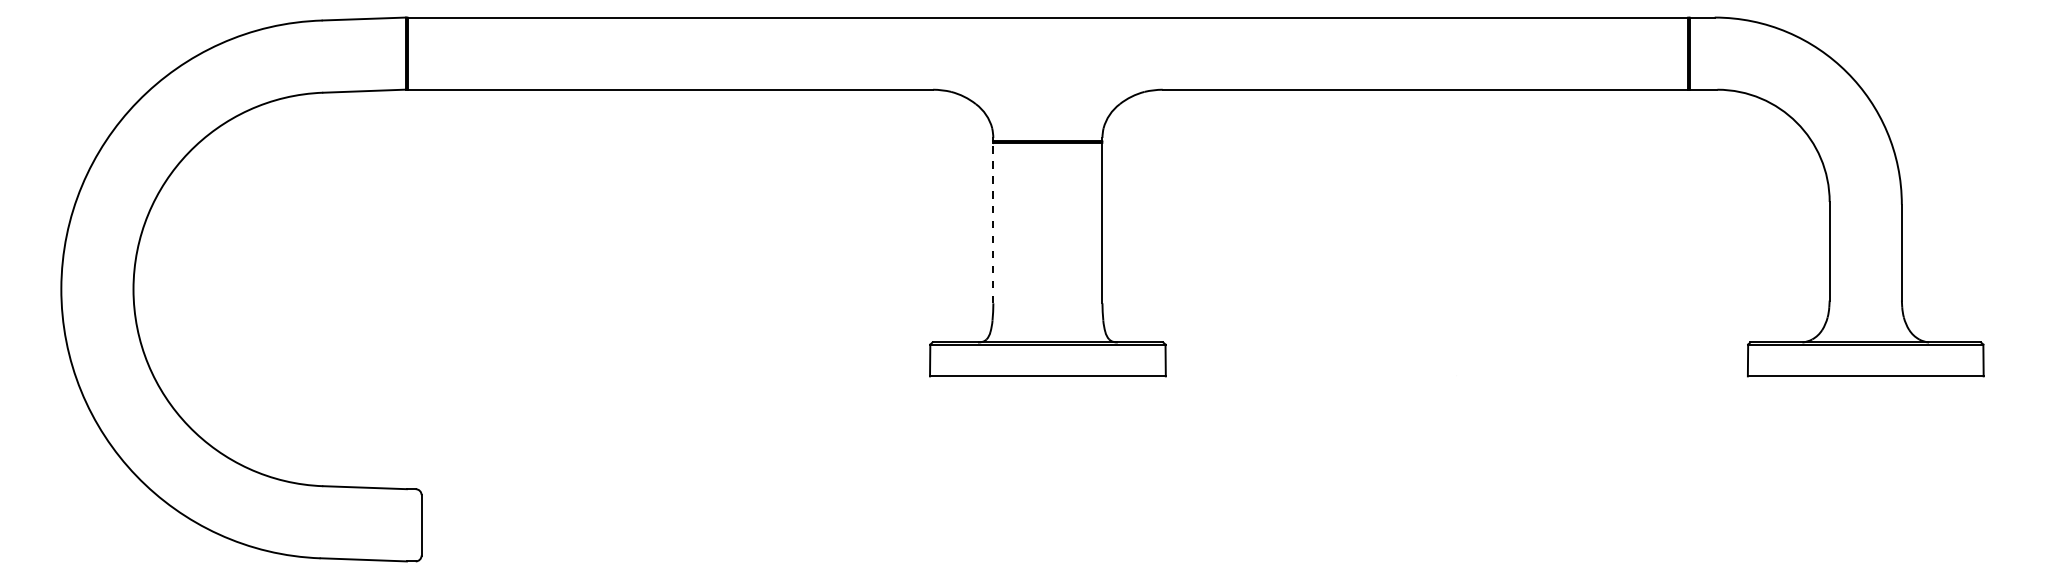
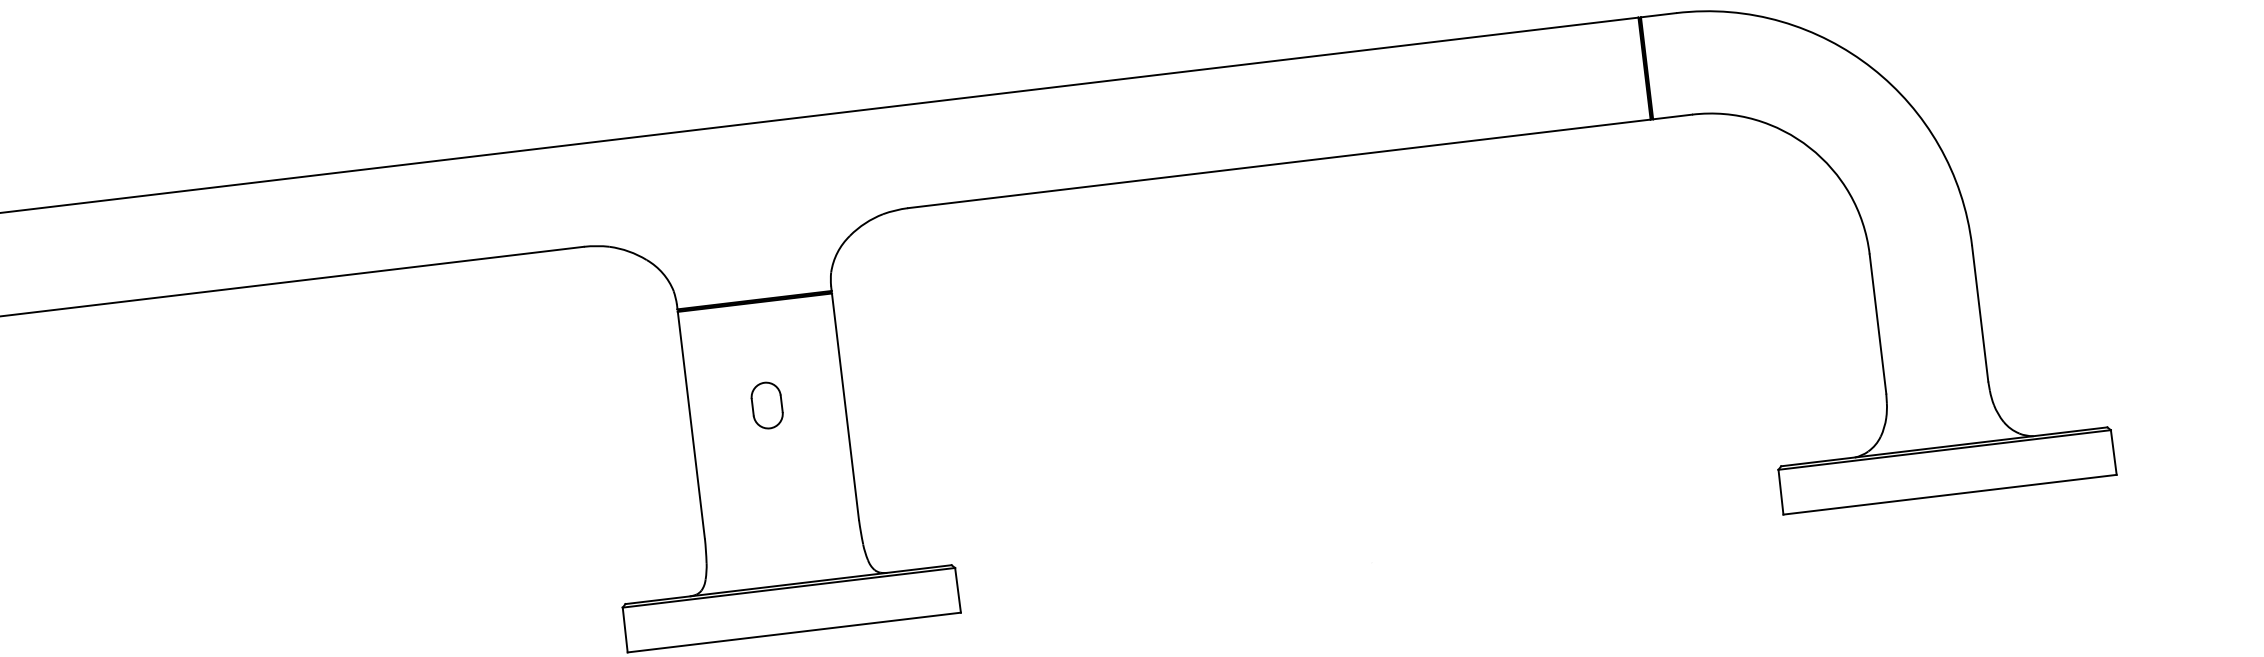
part: (1047, 215) -> (766, 405), added
line: (993, 222) -> (691, 424), dashed -> solid

